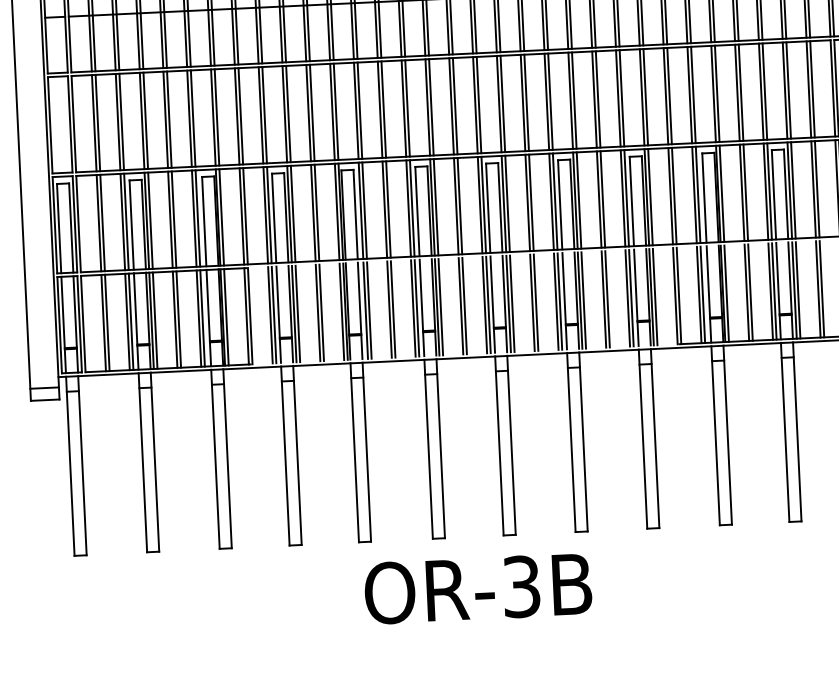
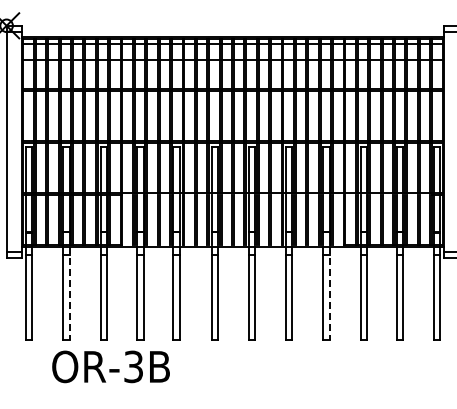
line: (655, 438) -> (329, 293), solid -> dashed
line: (154, 462) -> (69, 293), solid -> dashed
text: (477, 588) -> (110, 366), moved

